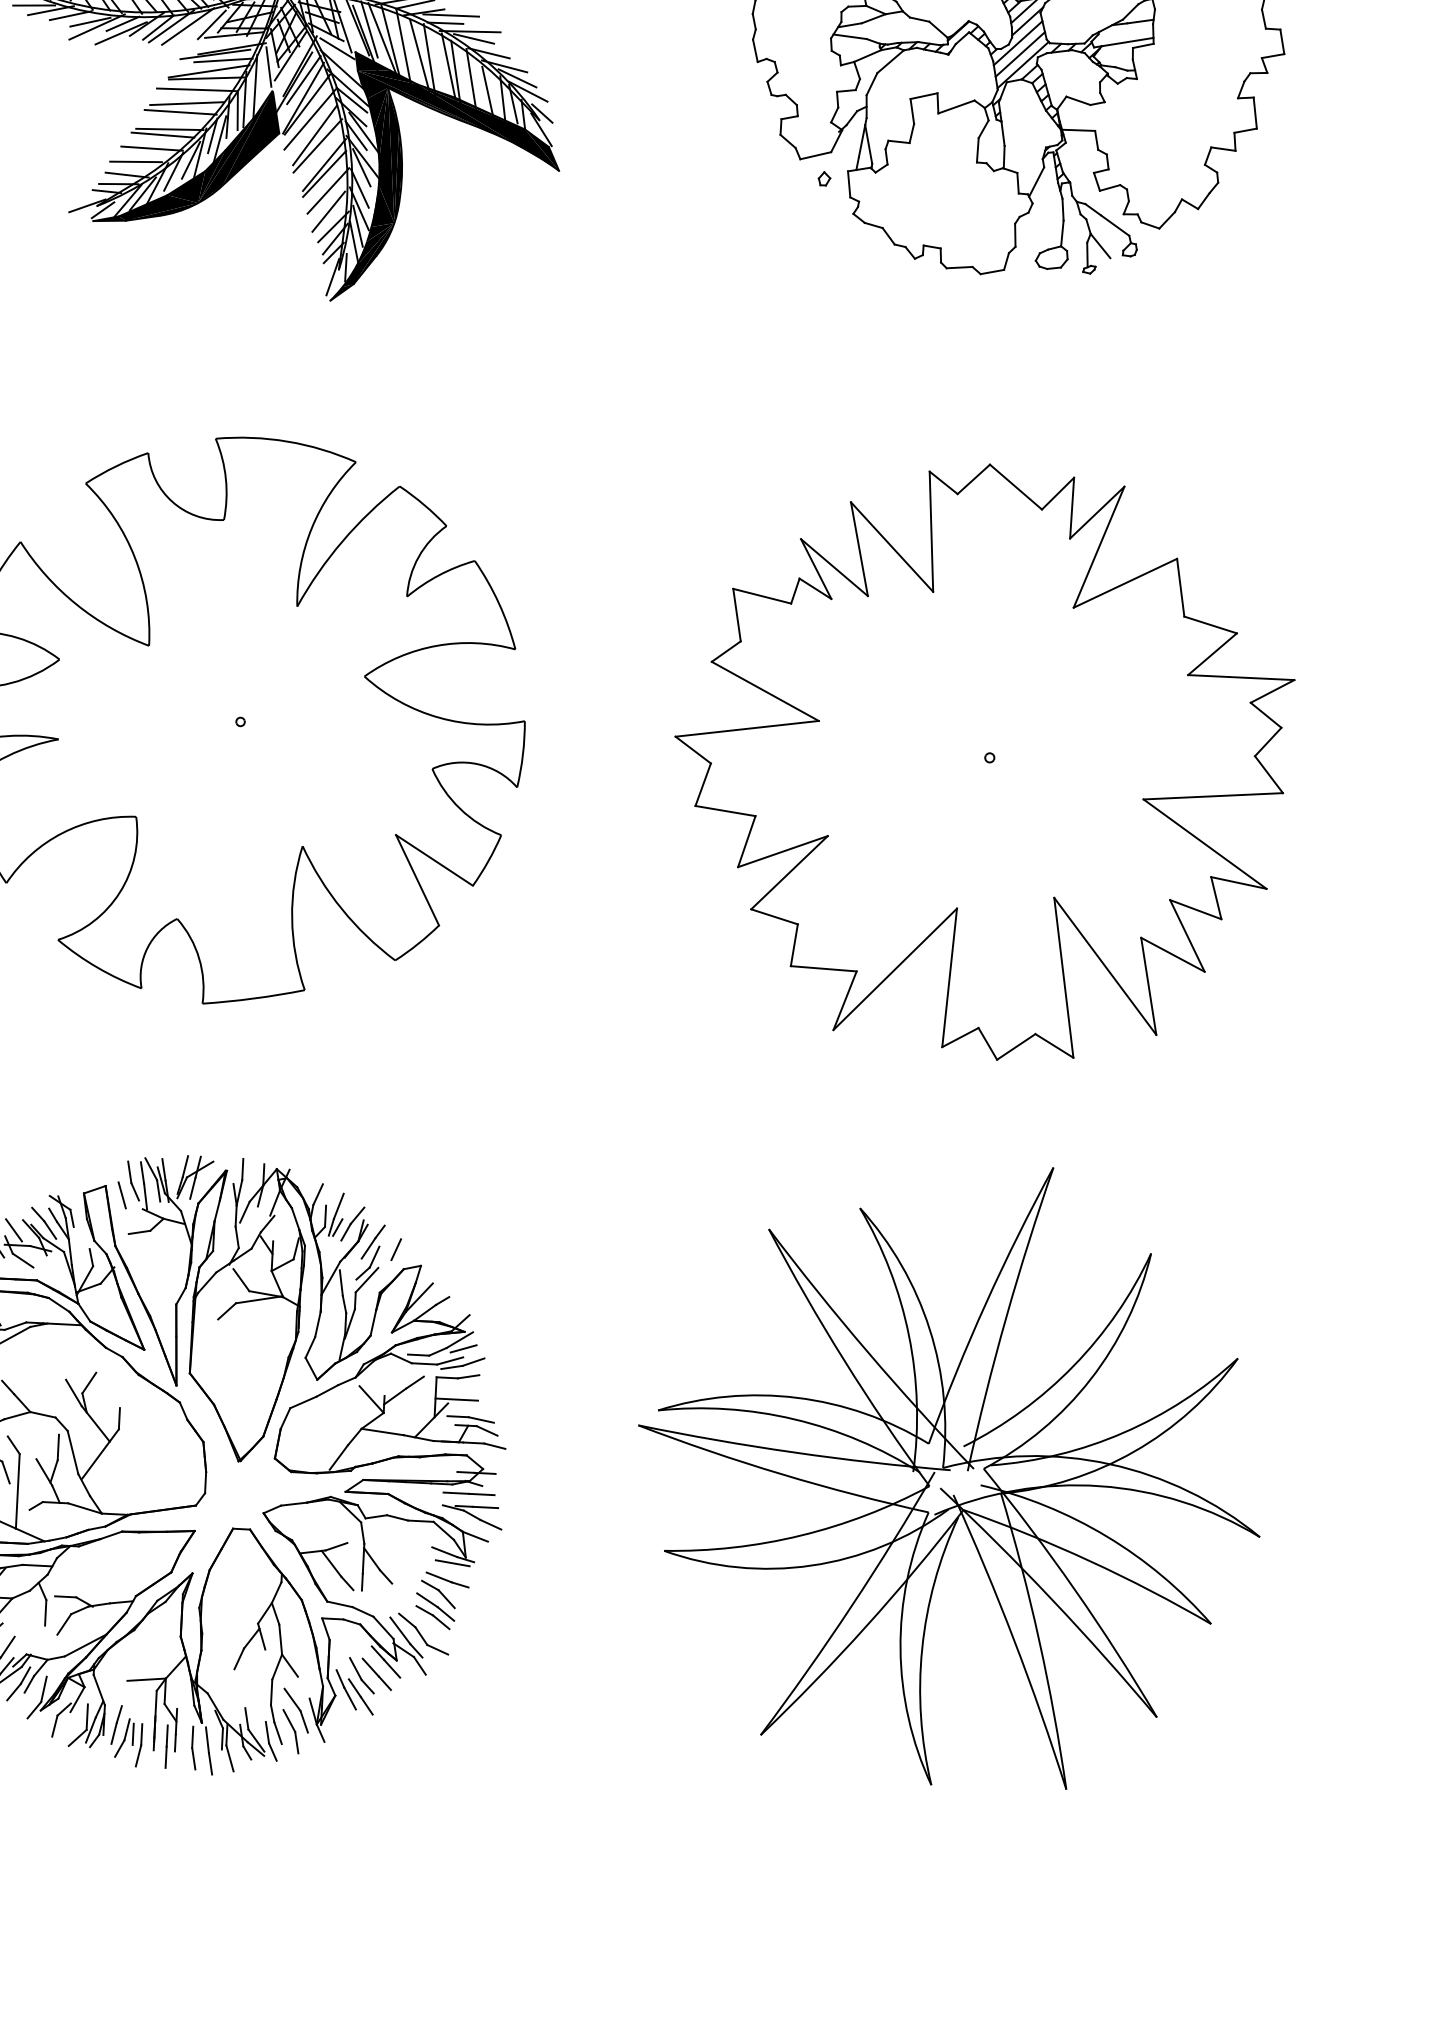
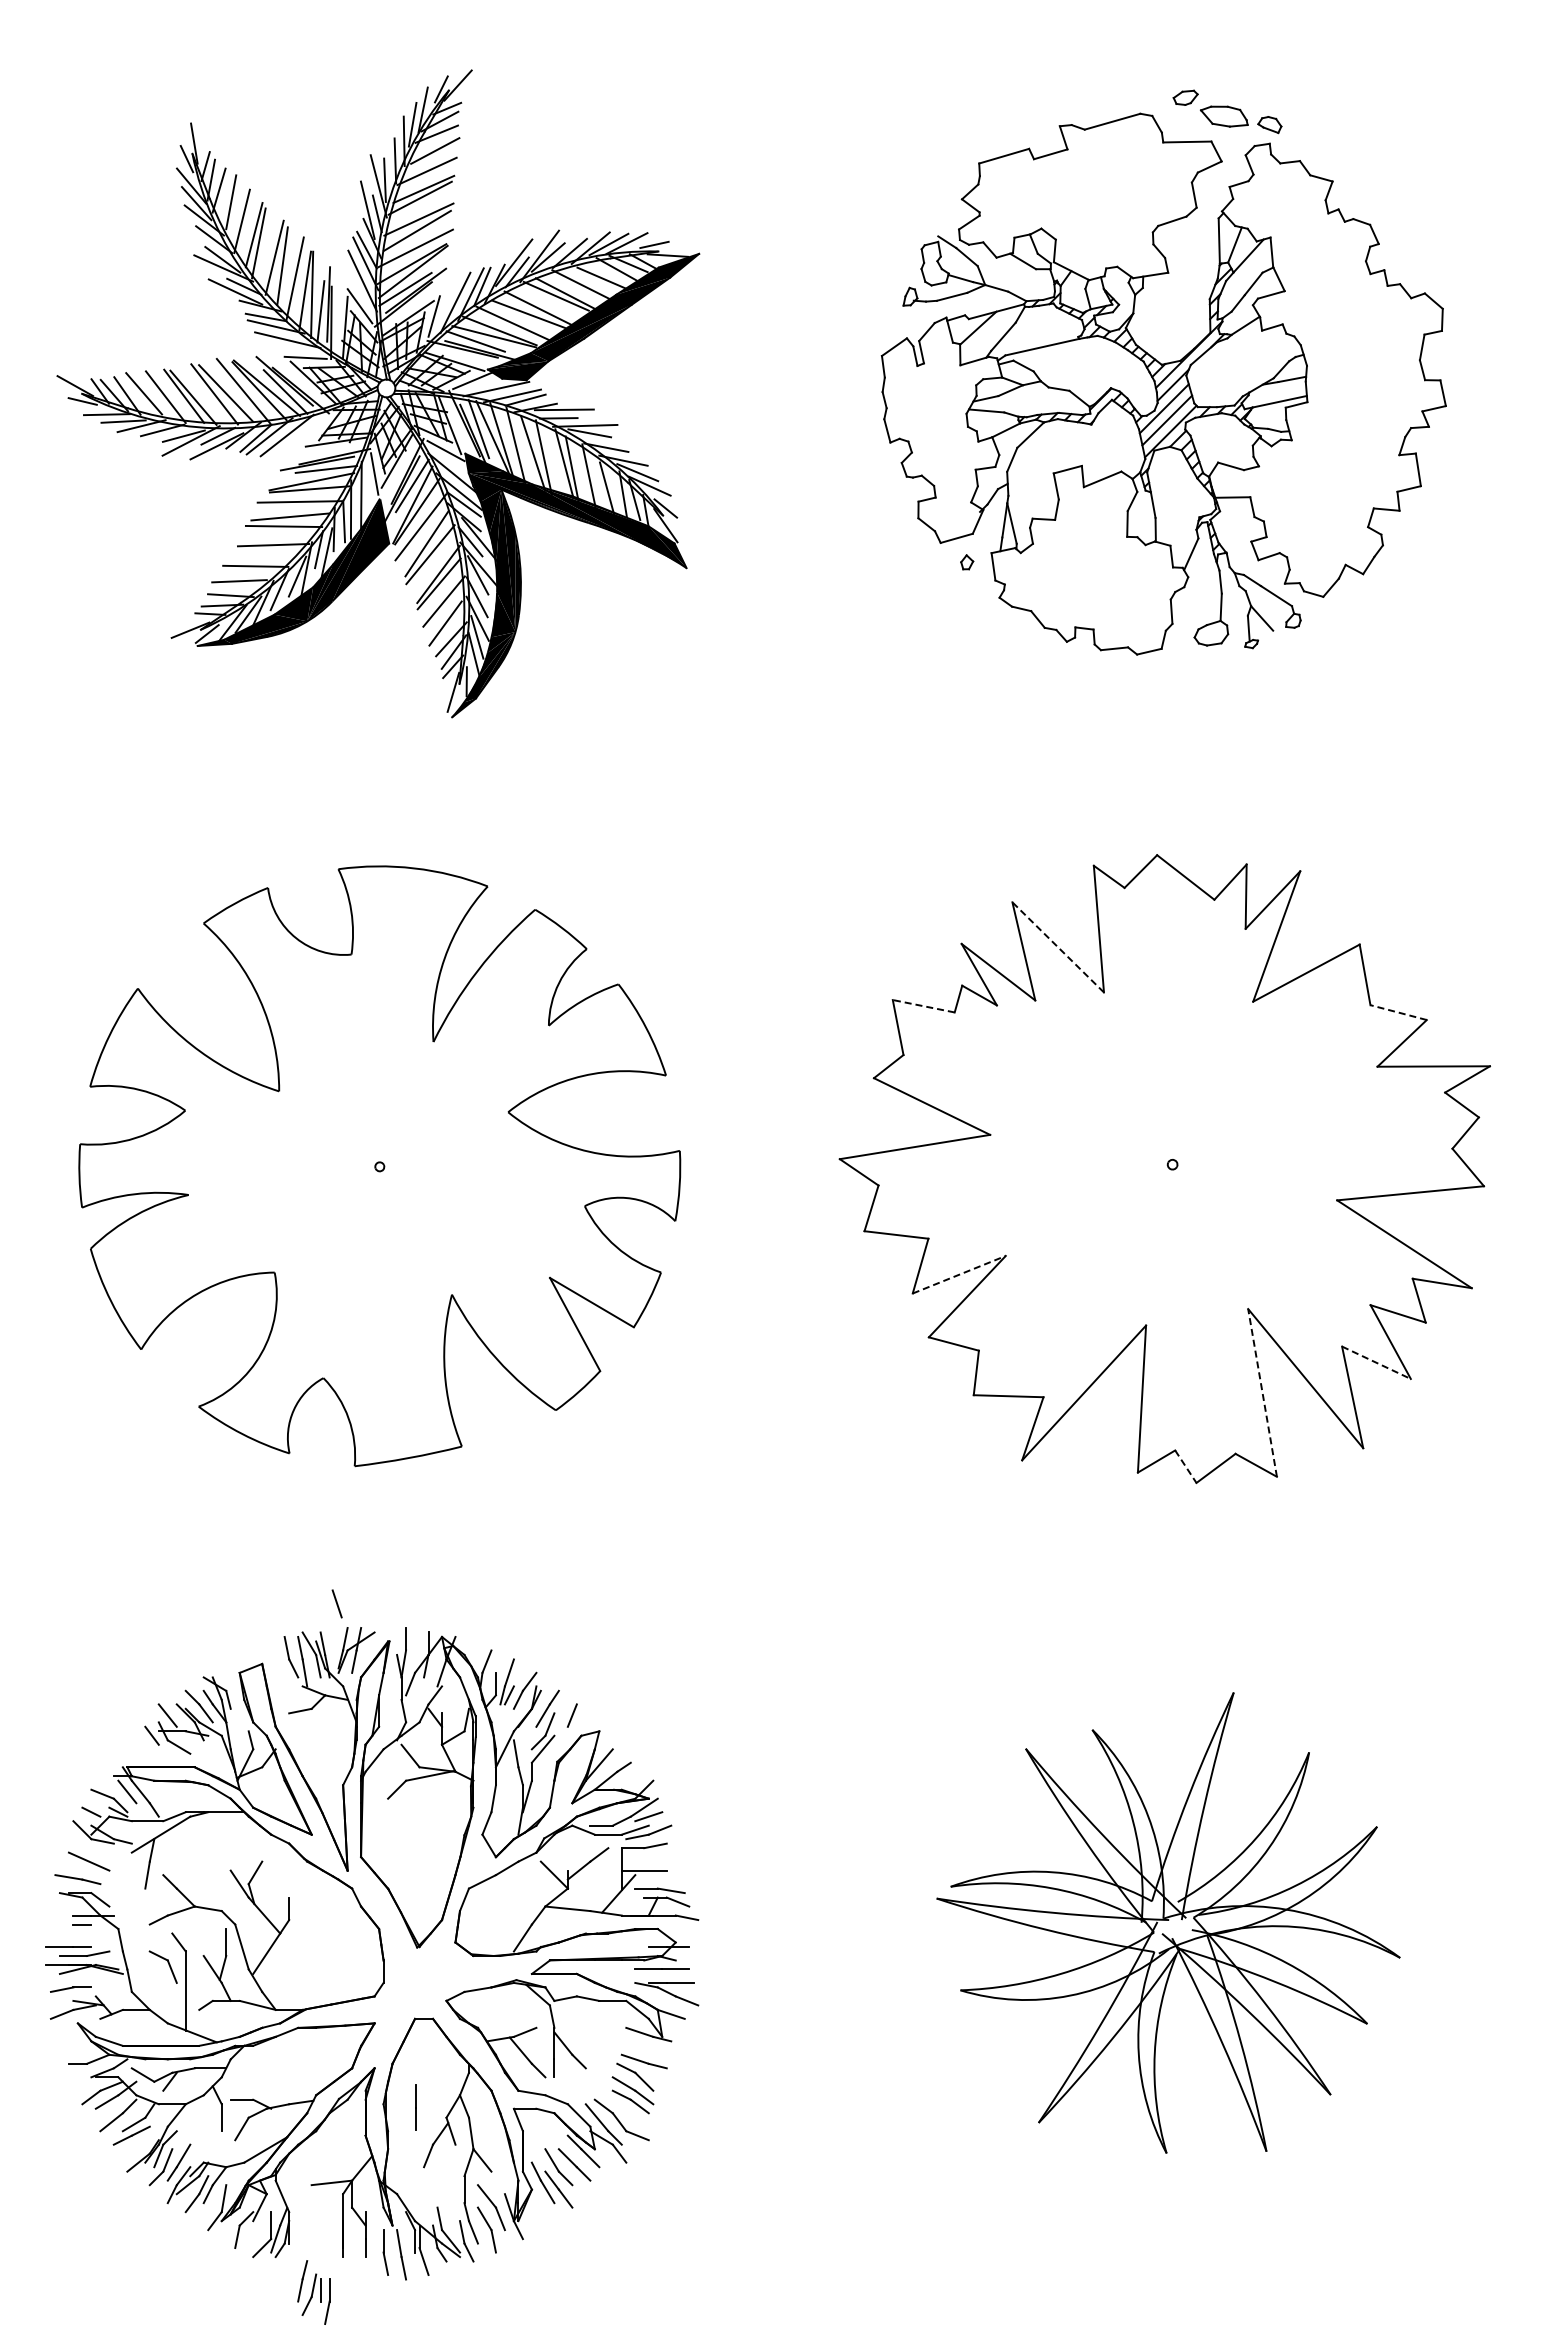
line: (212, 24) -> (312, 432), removed
line: (162, 135) -> (266, 551), removed
line: (891, 547) -> (1057, 947), solid -> dashed
line: (761, 596) -> (923, 1006), solid -> dashed
line: (1210, 624) -> (1398, 1012), solid -> dashed
line: (783, 851) -> (959, 1274), solid -> dashed
line: (1172, 955) -> (1376, 1363), solid -> dashed
line: (1063, 977) -> (1262, 1392), solid -> dashed
line: (988, 1044) -> (1186, 1467), solid -> dashed
line: (121, 1194) -> (336, 1603), moved
part: (949, 1473) -> (1168, 1922), size x0.7
line: (452, 1563) -> (648, 2043), removed
part: (126, 1736) -> (313, 2292), moved
line: (166, 1746) -> (415, 2107), moved

